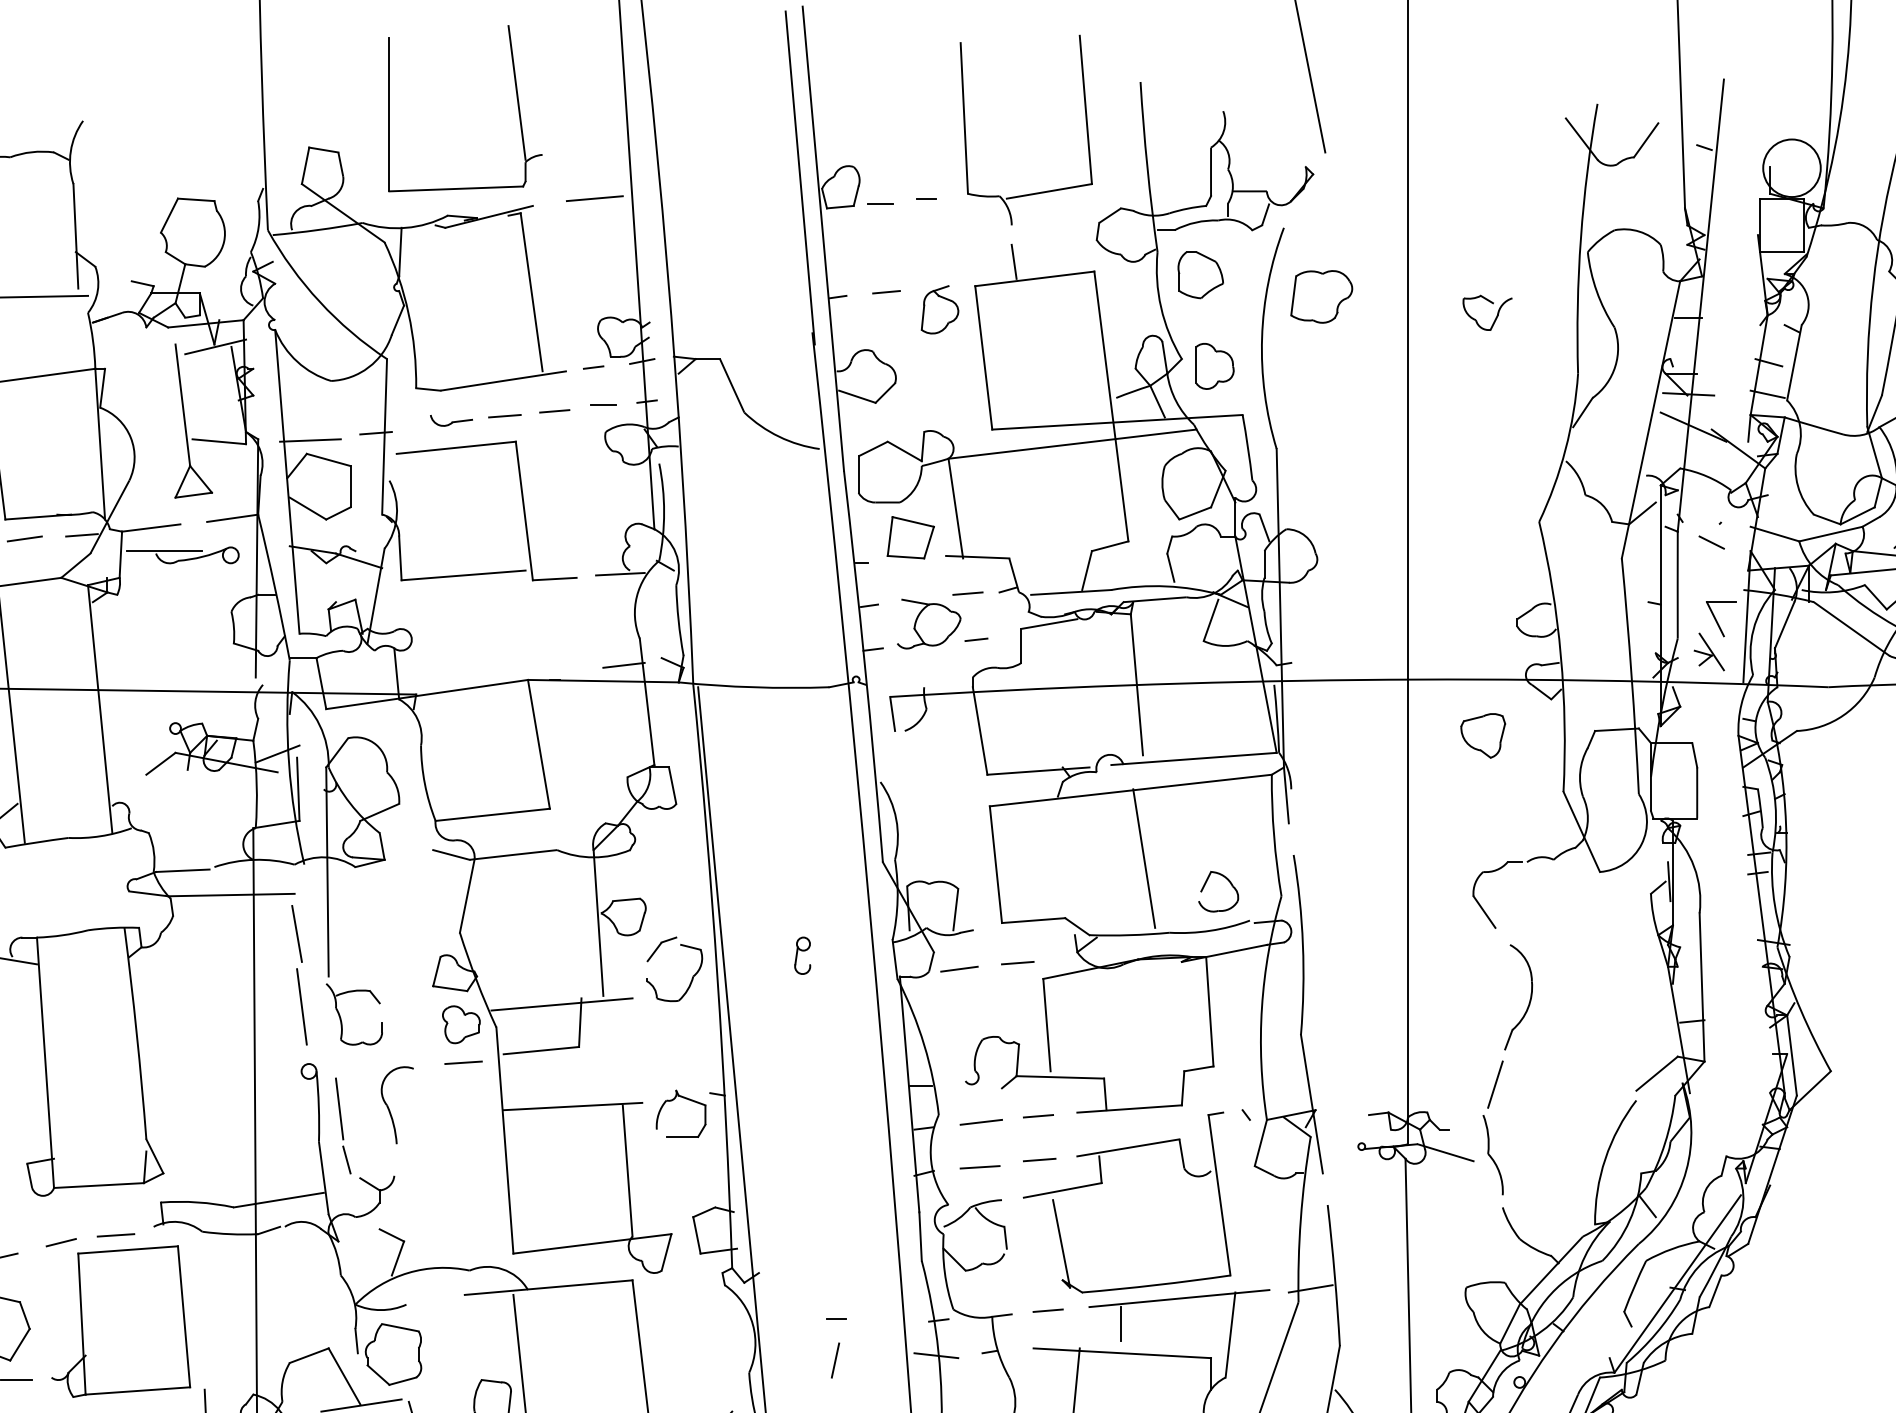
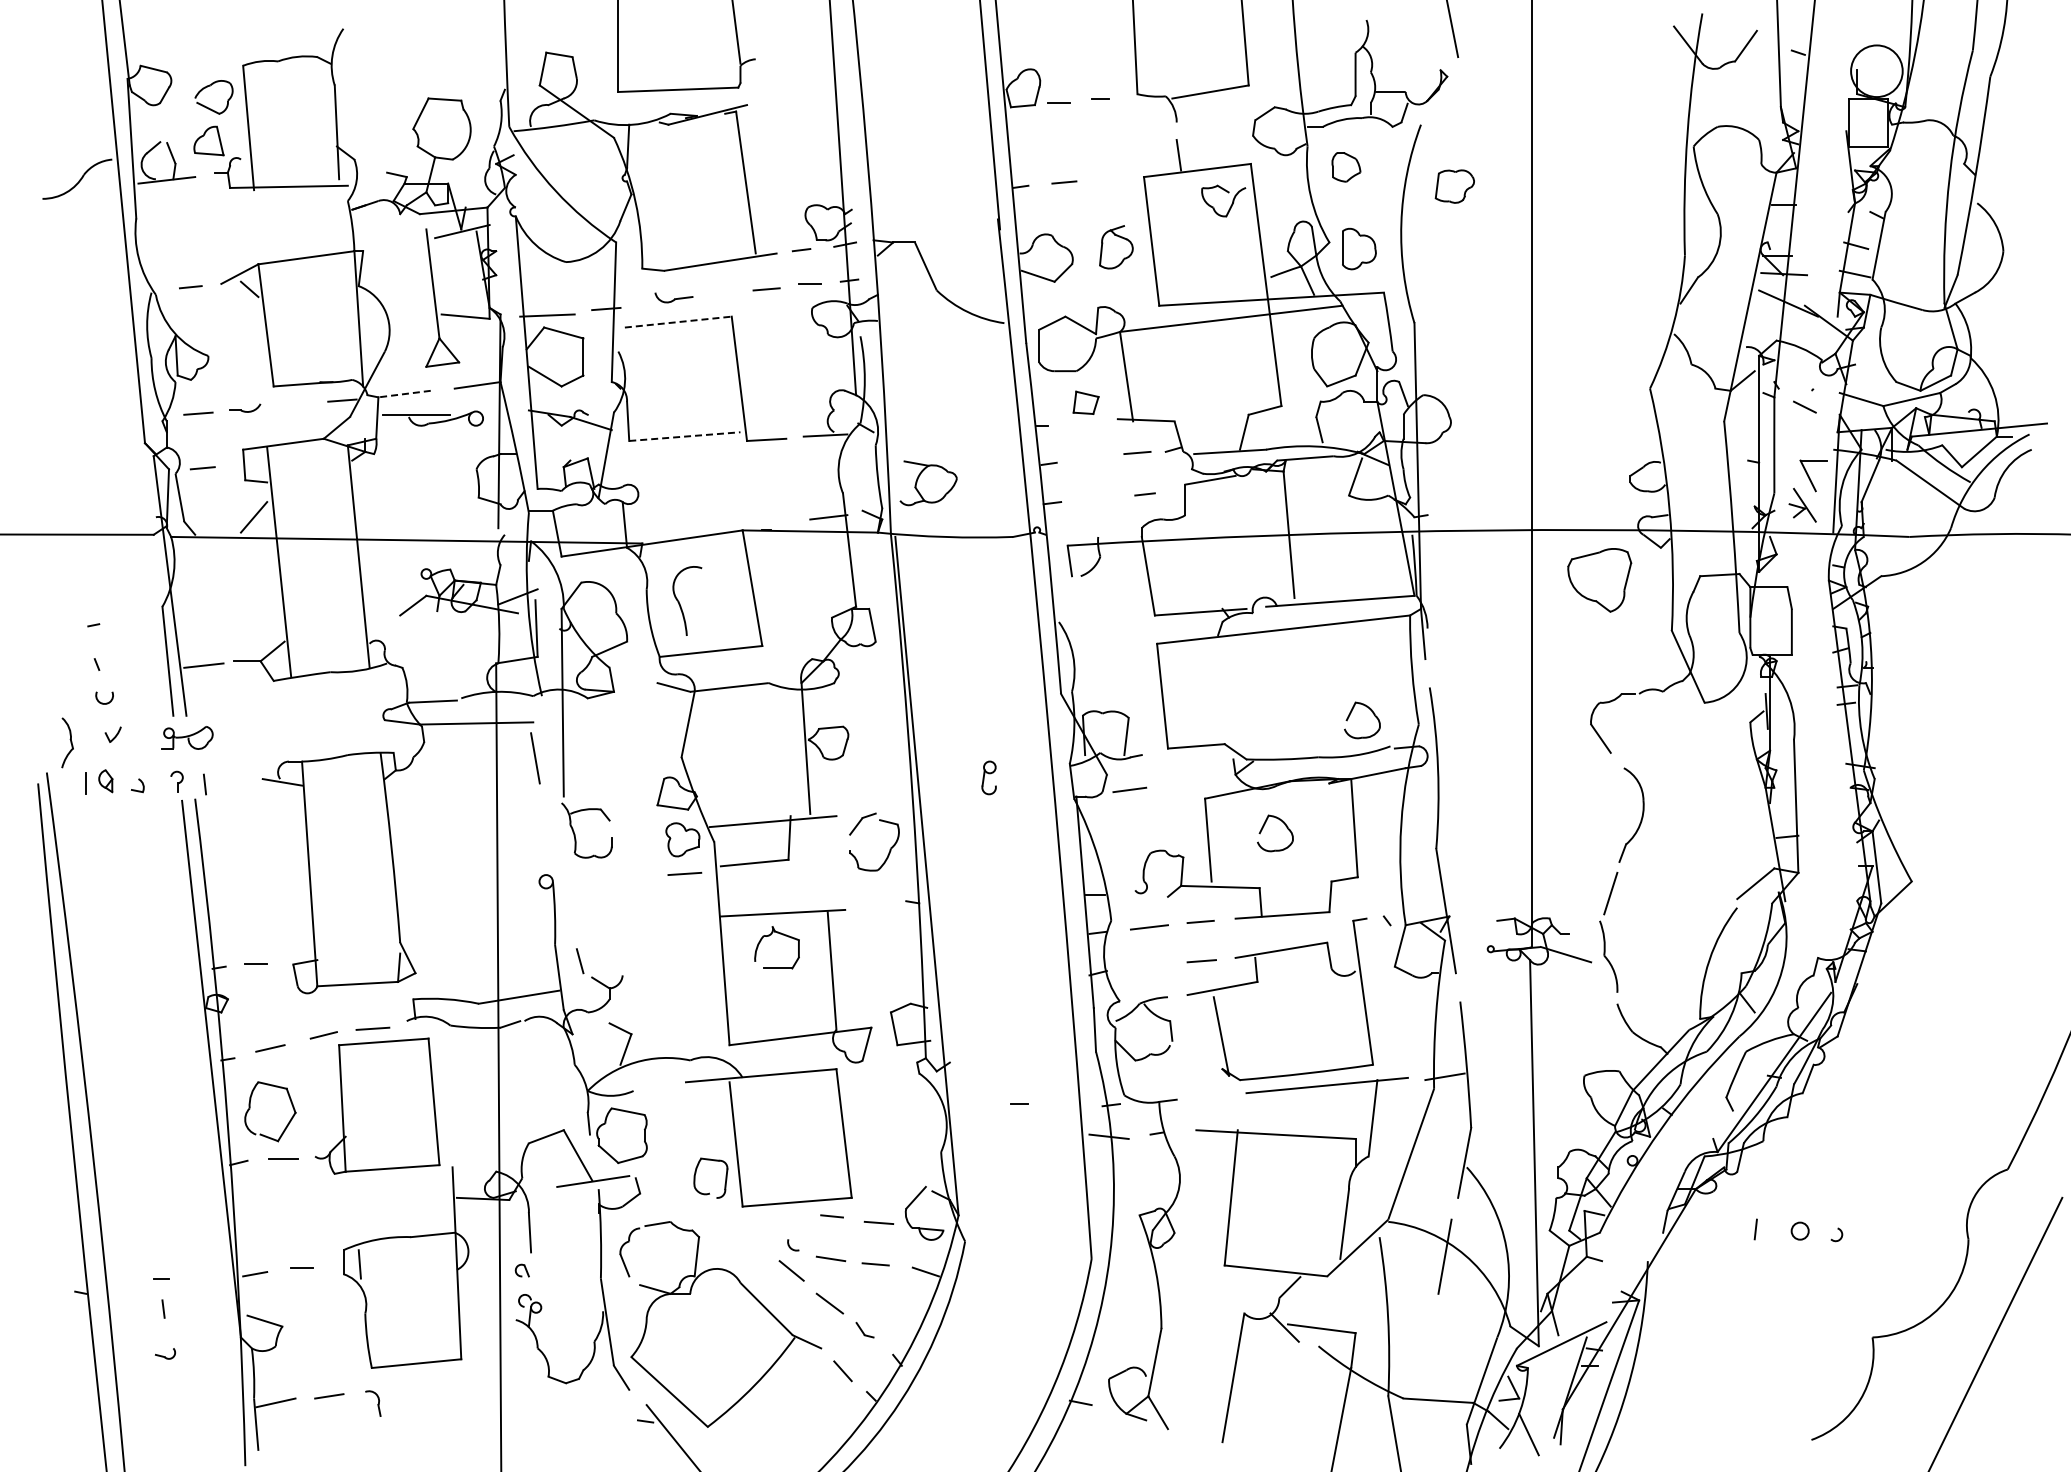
line: (594, 198) -> (802, 98), removed
part: (1200, 275) -> (1346, 167), size x0.7
part: (1321, 296) -> (1454, 186), size x0.7
part: (1490, 303) -> (1226, 192), moved
part: (940, 310) -> (1116, 247), moved
line: (504, 415) -> (721, 293), removed
line: (456, 448) -> (678, 322), solid -> dashed
line: (151, 528) -> (404, 394), solid -> dashed
part: (910, 537) -> (1085, 402), size x0.6
line: (24, 538) -> (290, 403), removed
line: (463, 575) -> (684, 436), solid -> dashed
part: (929, 624) -> (928, 483), moved
part: (1482, 735) -> (1599, 580), size x1.6
line: (1144, 858) -> (1295, 690), removed
line: (1018, 963) -> (1182, 784), removed
part: (691, 977) -> (889, 849), moved
line: (301, 1006) -> (539, 823), removed
part: (1132, 1009) -> (1285, 826), added
part: (672, 1101) -> (769, 936), moved
part: (389, 1107) -> (680, 603), moved
line: (339, 1109) -> (573, 915), removed
line: (979, 1167) -> (1147, 967), removed
line: (1048, 1310) -> (1209, 1096), removed
line: (1120, 1324) -> (1274, 1108), removed
line: (835, 1359) -> (1018, 1140), removed

